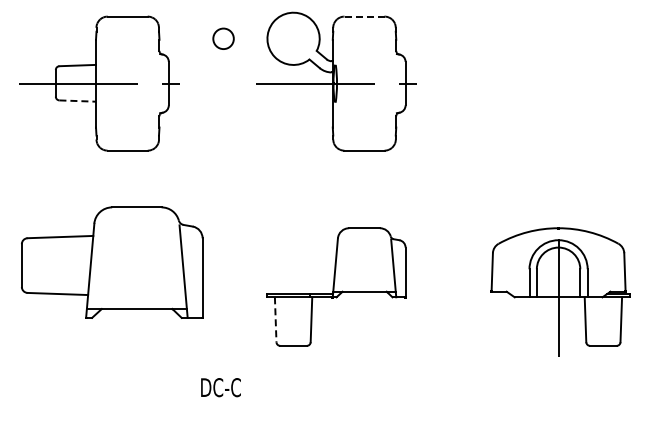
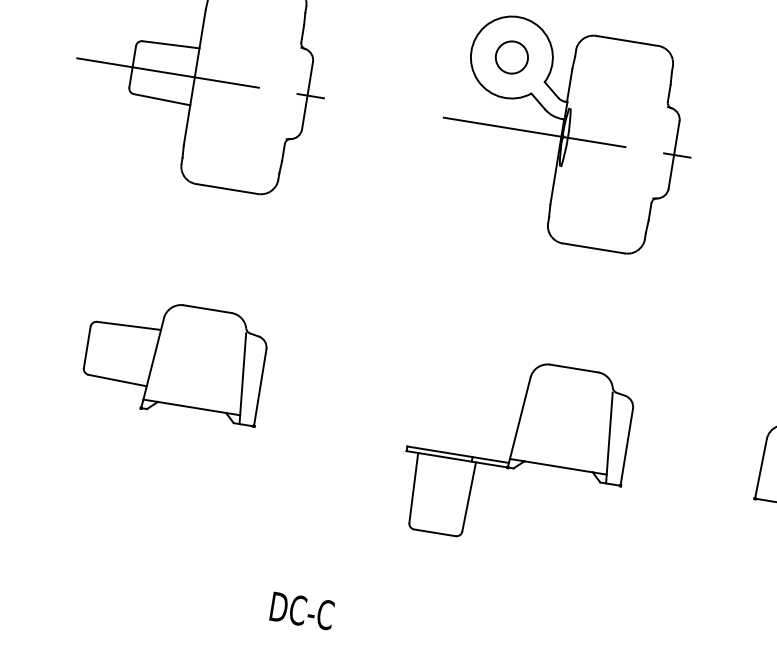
line: (364, 16) -> (627, 40), dashed -> solid
circle: (223, 38) -> (511, 56), moved
line: (78, 101) -> (163, 100), dashed -> solid
part: (112, 262) -> (175, 358), size x0.62
line: (275, 320) -> (413, 489), dashed -> solid
text: (220, 387) -> (301, 610), moved

